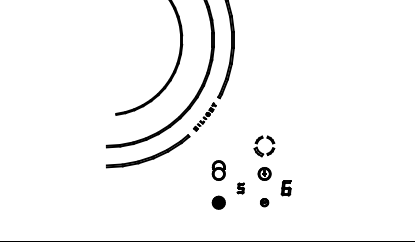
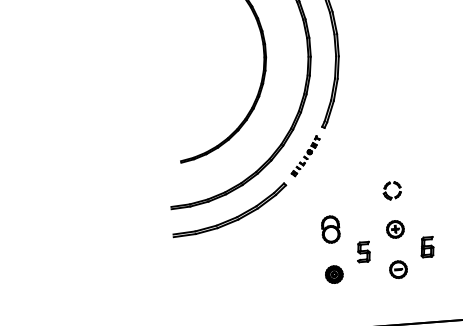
part: (264, 146) -> (392, 190), size x0.62
part: (240, 188) -> (363, 252), size x1.43
part: (264, 202) -> (398, 269), size x1.67

